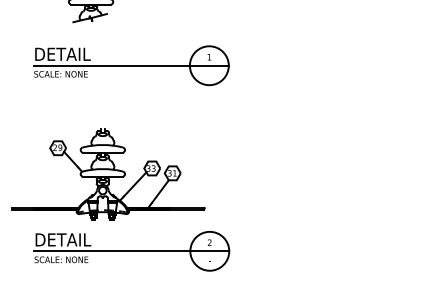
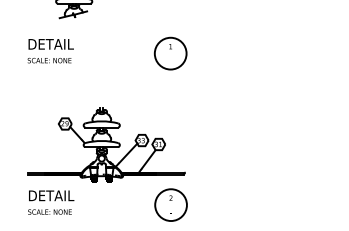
line: (130, 65) -> (106, 53), removed
part: (108, 173) -> (106, 144), moved
line: (130, 251) -> (106, 205), removed

